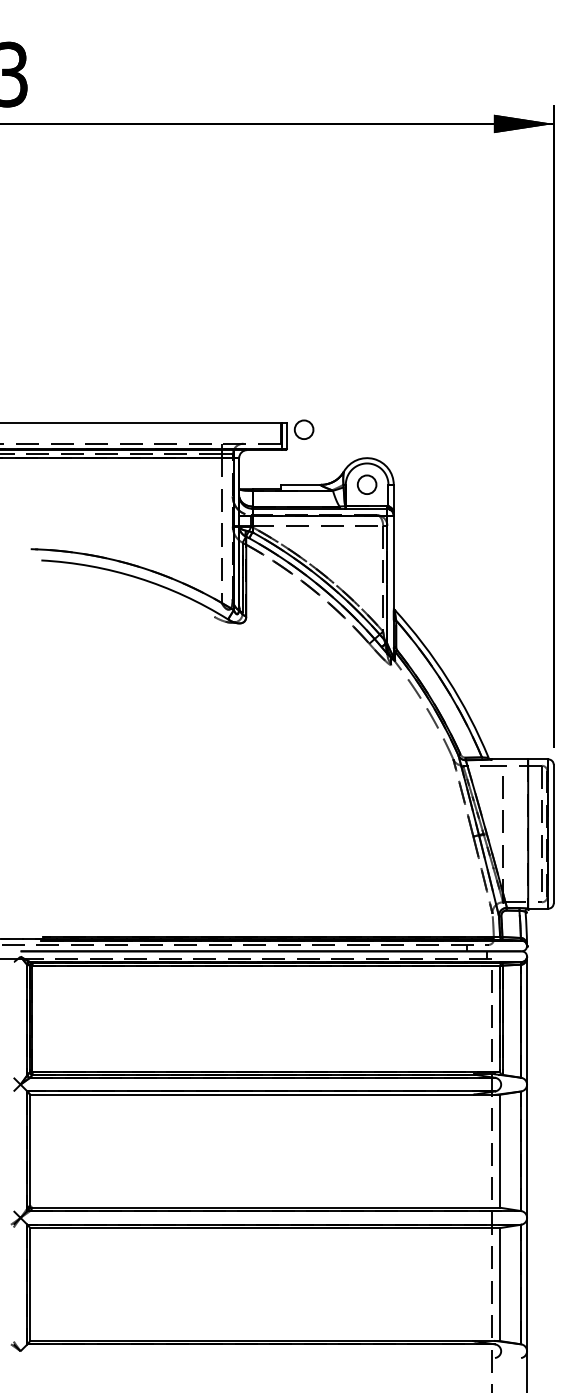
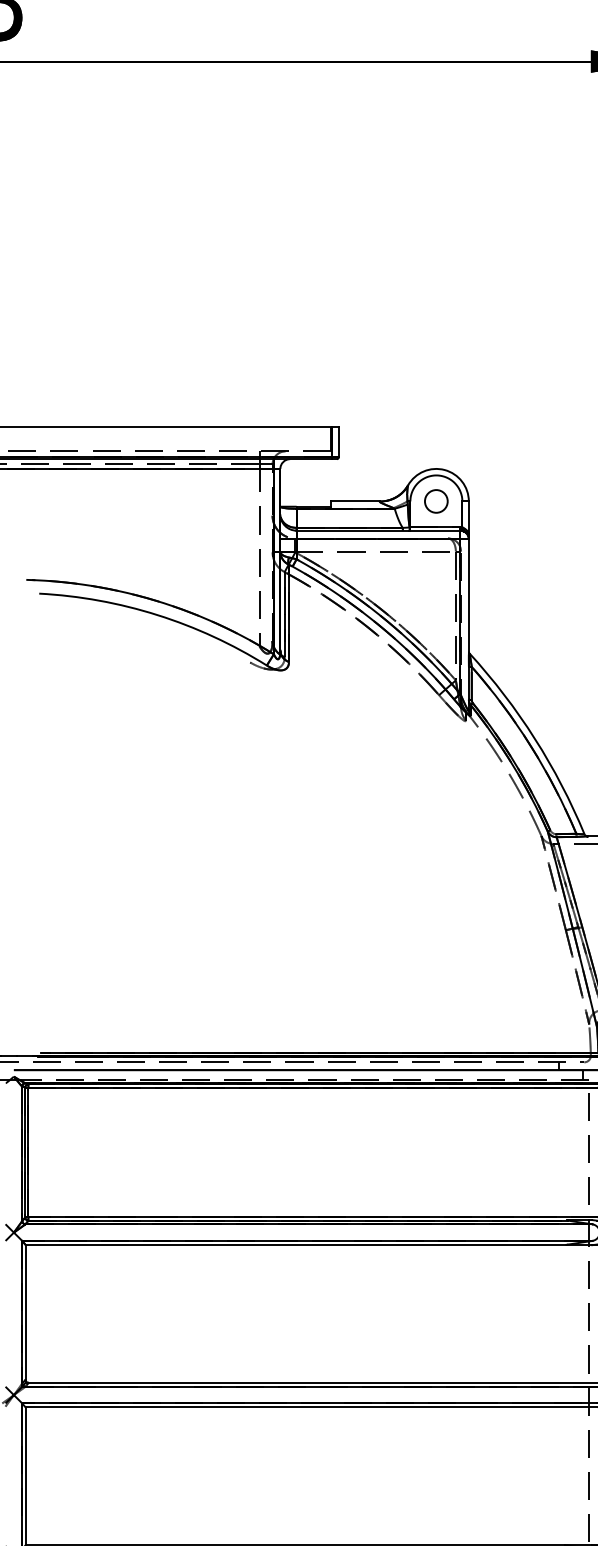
circle: (303, 429) -> (358, 434), removed

